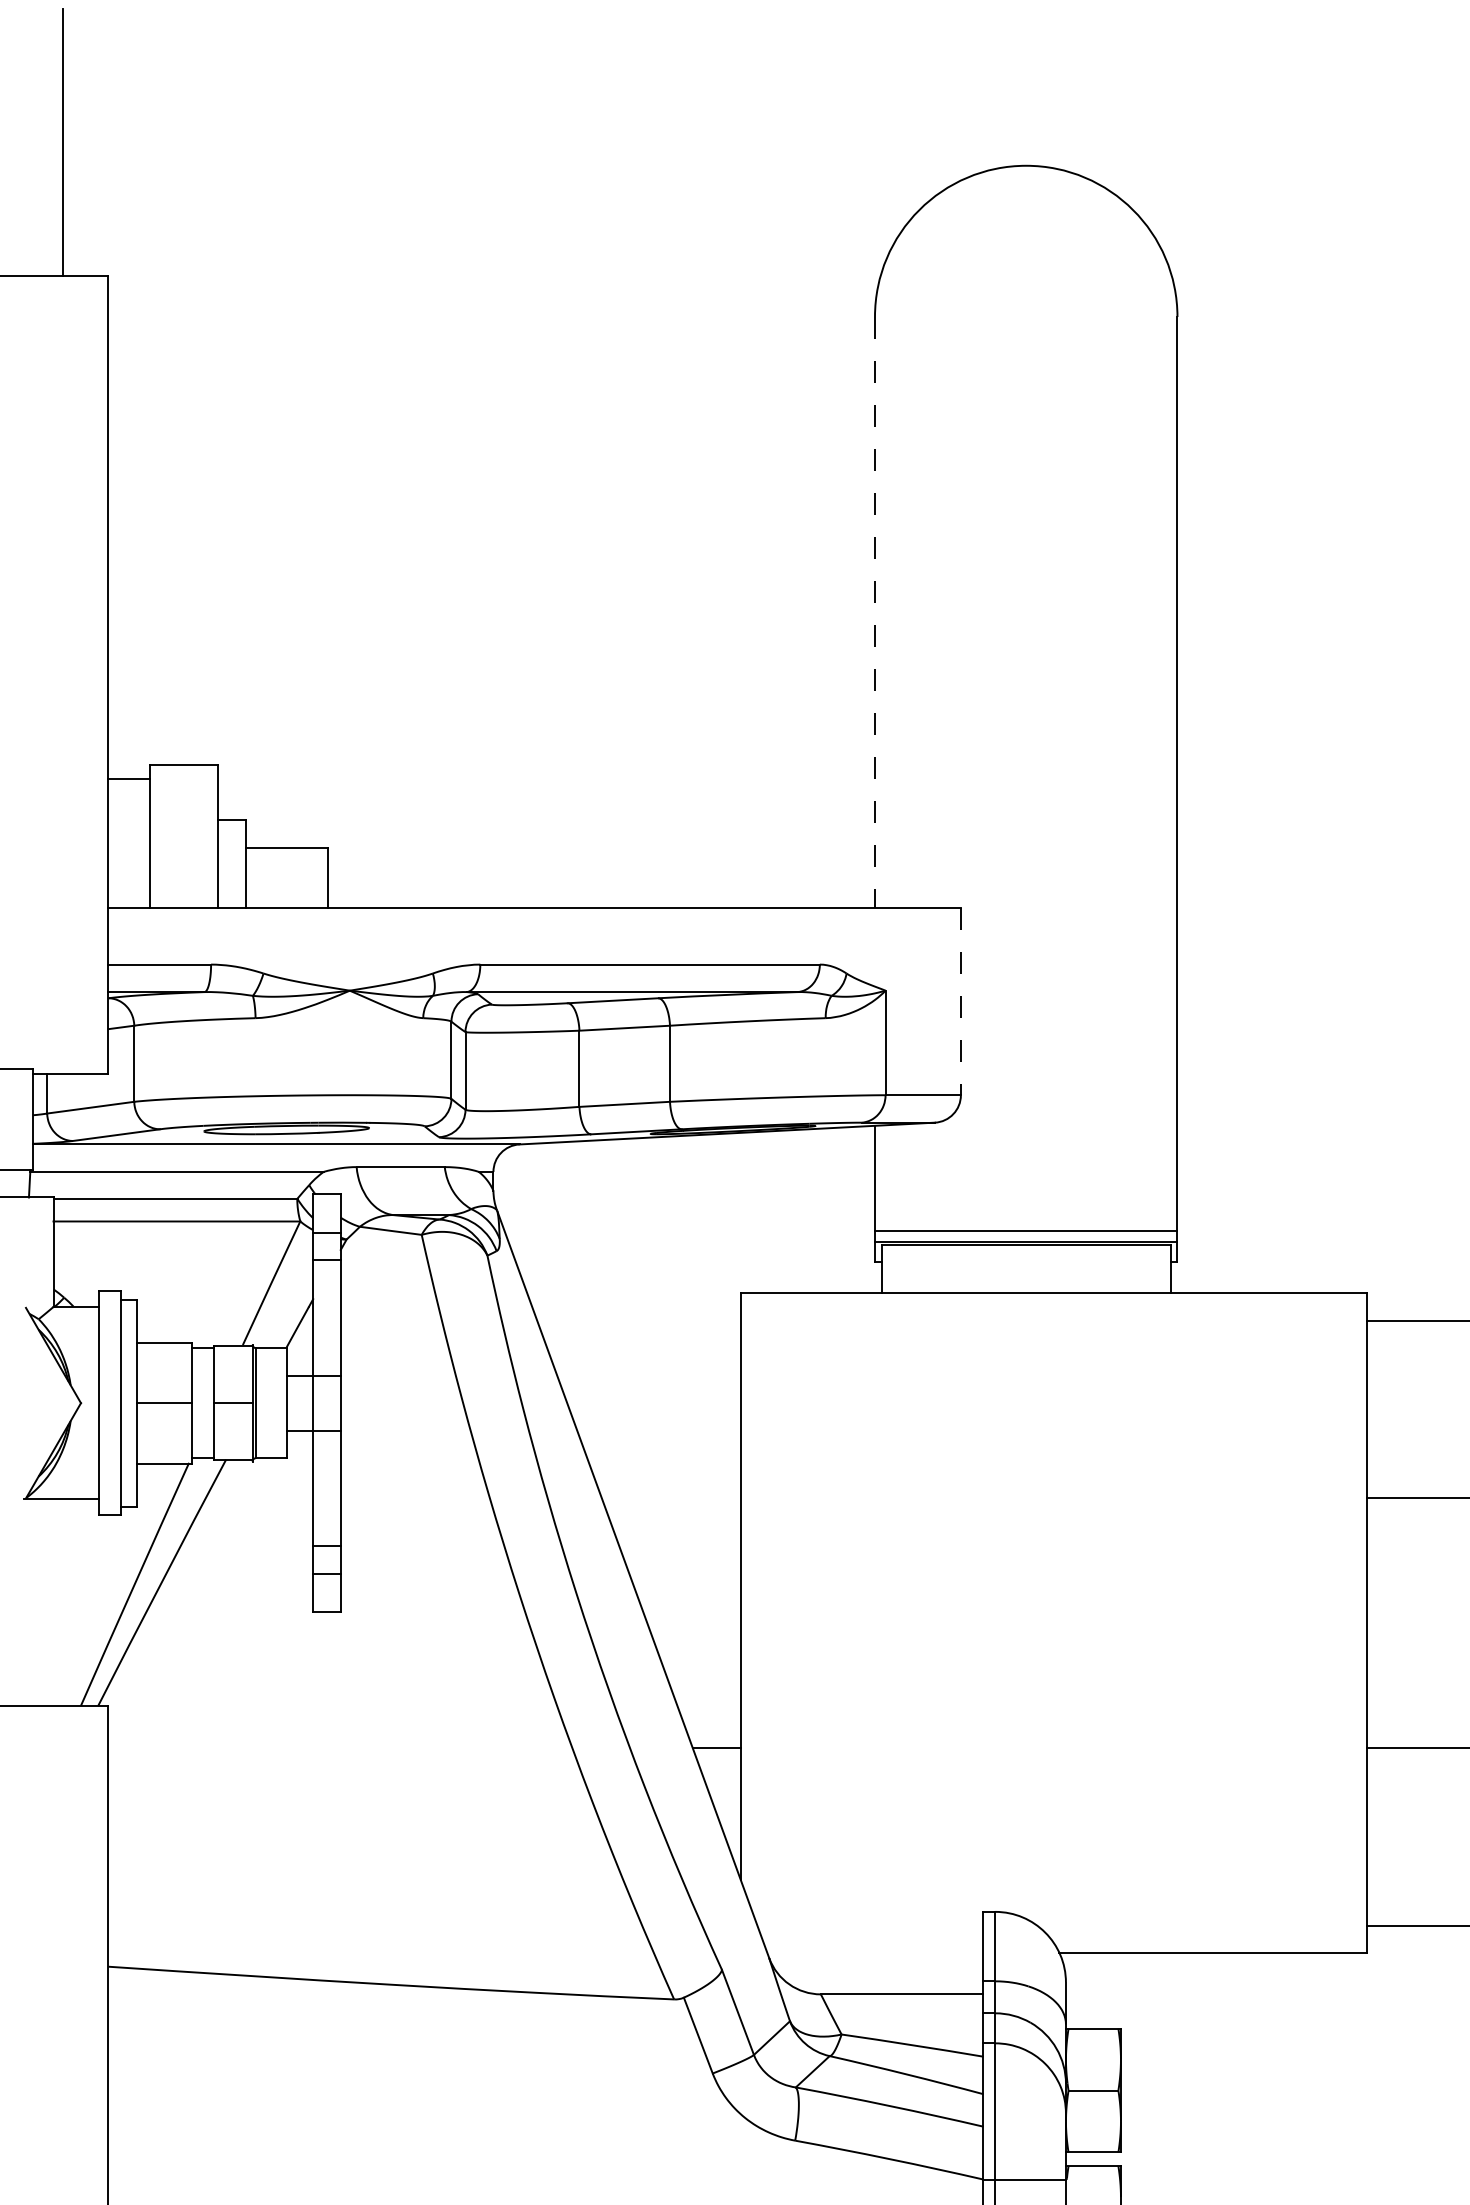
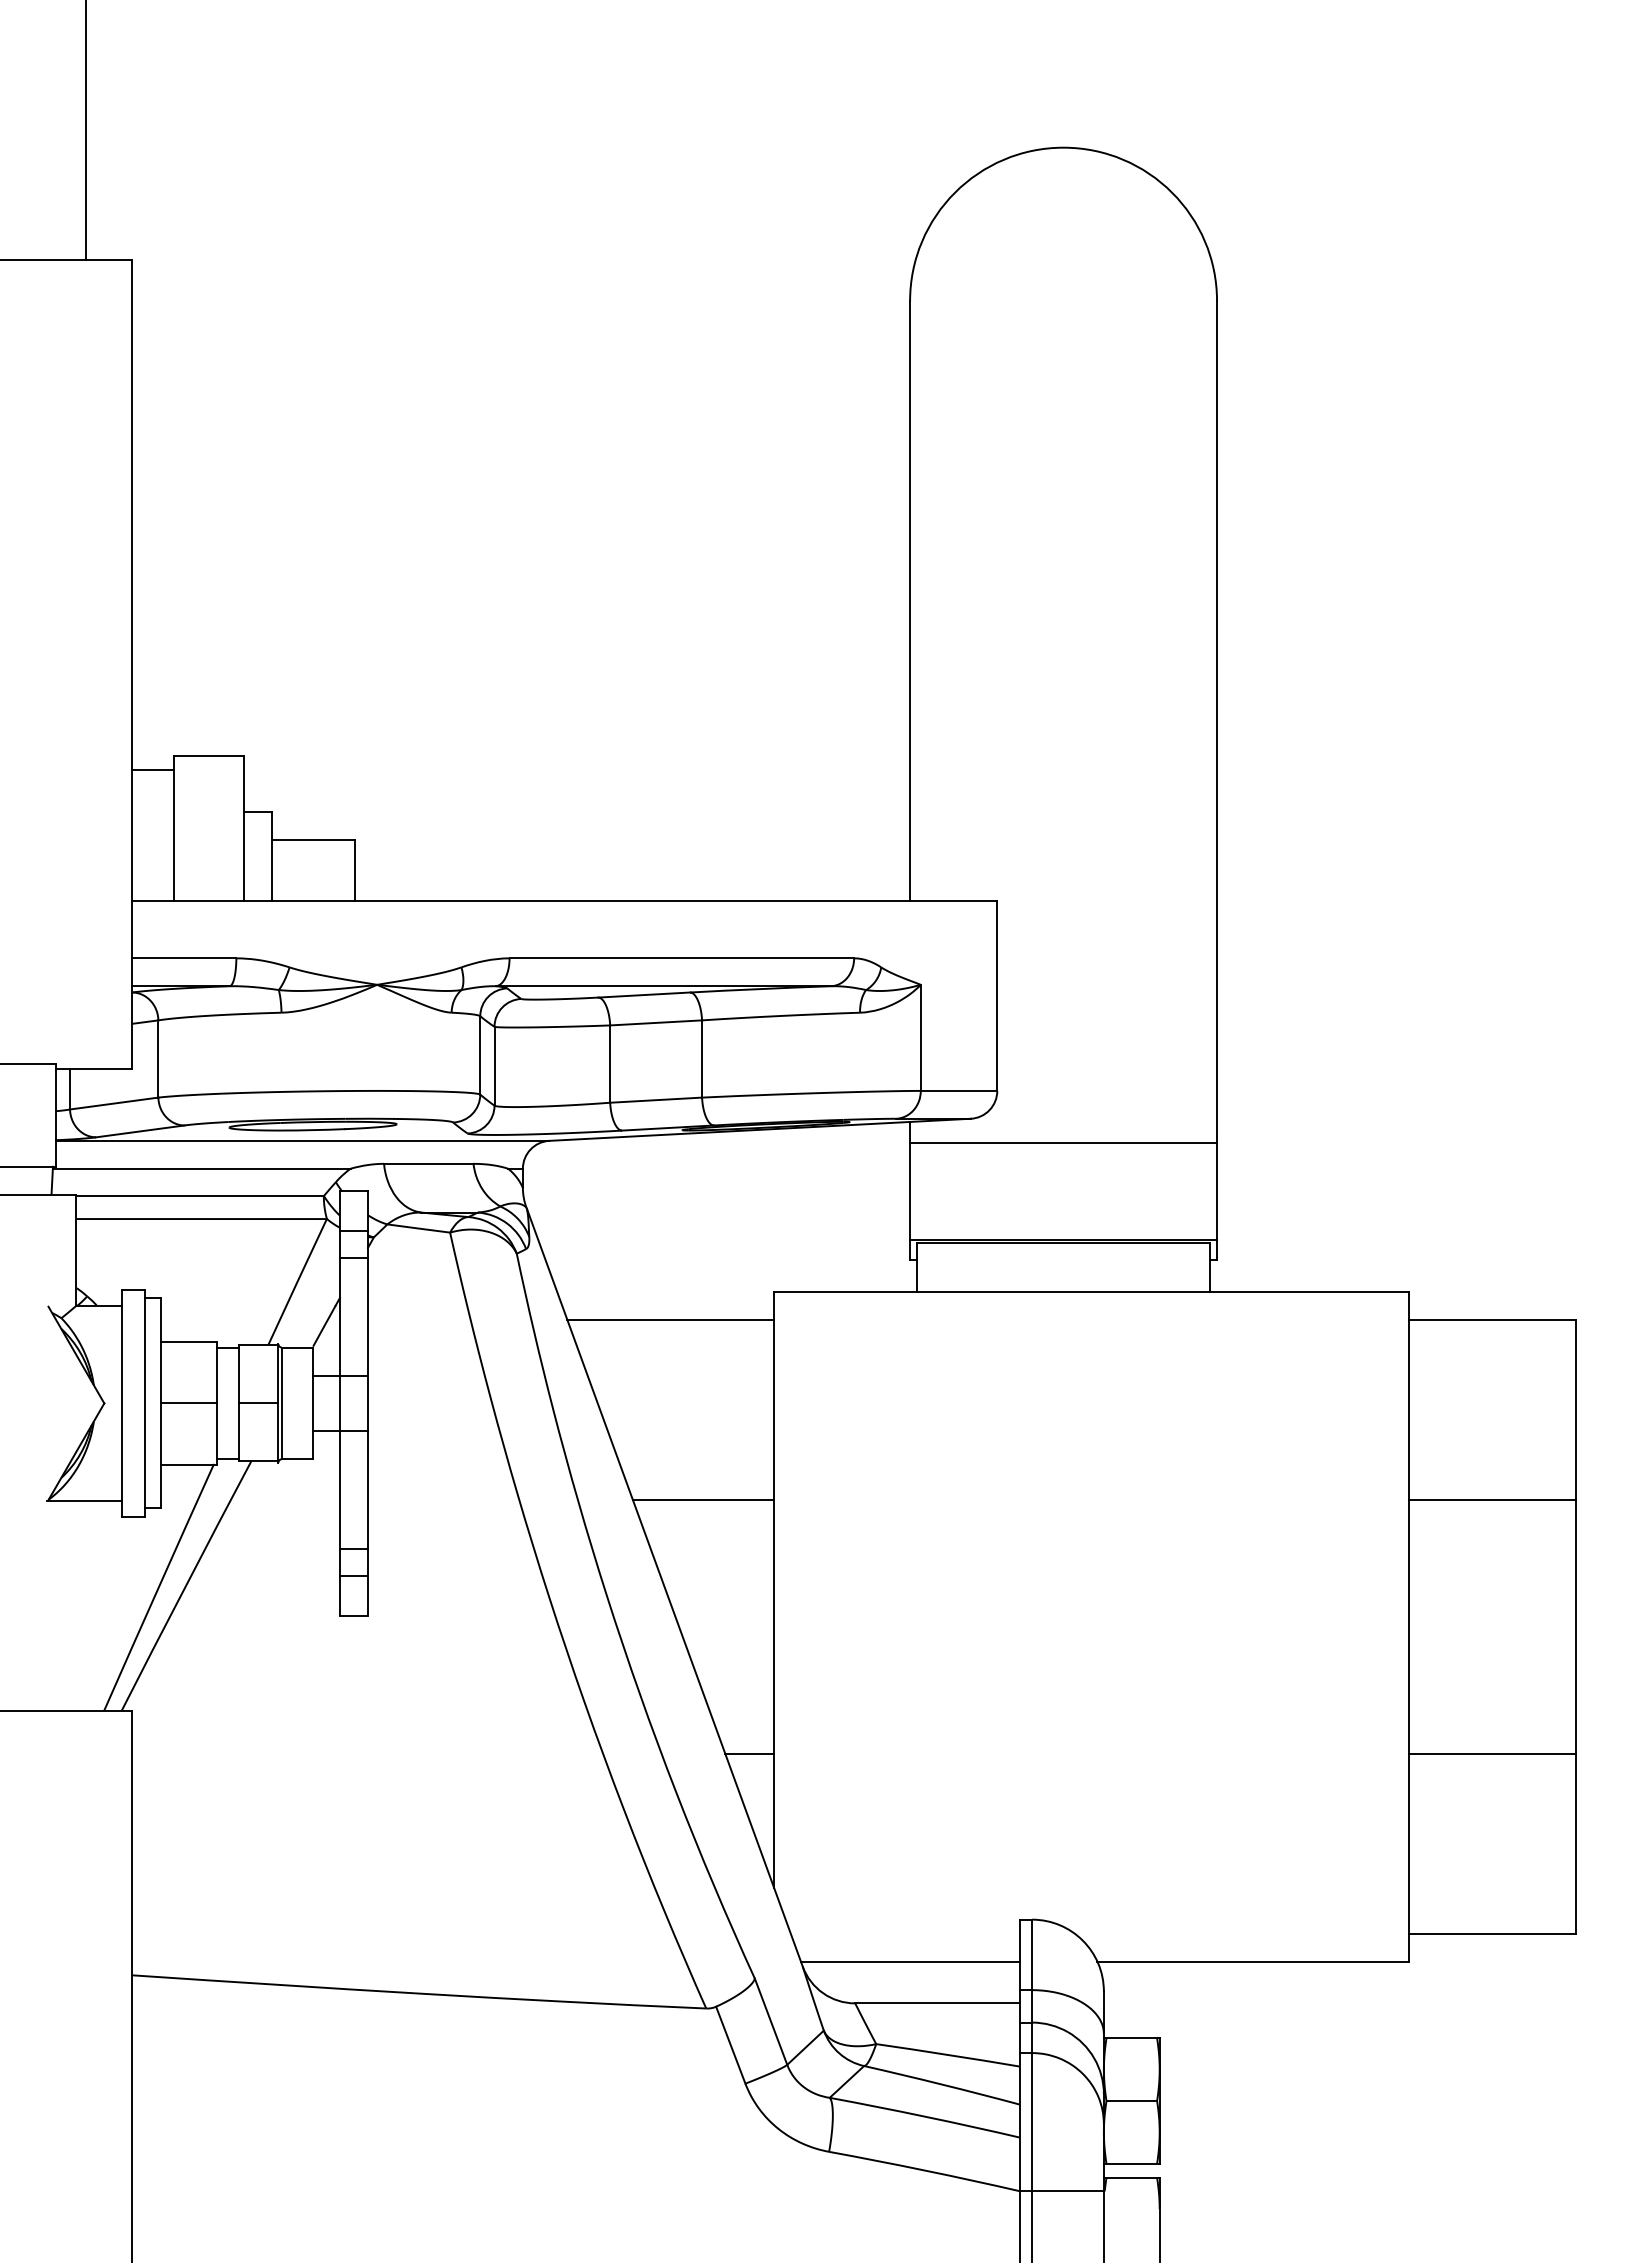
line: (875, 612) -> (910, 601), dashed -> solid
line: (961, 1002) -> (997, 996), dashed -> solid
line: (1026, 1230) -> (1063, 1142), moved
line: (638, 1320) -> (670, 1319), added
line: (671, 1497) -> (703, 1499), added
line: (875, 1953) -> (910, 1961), added

